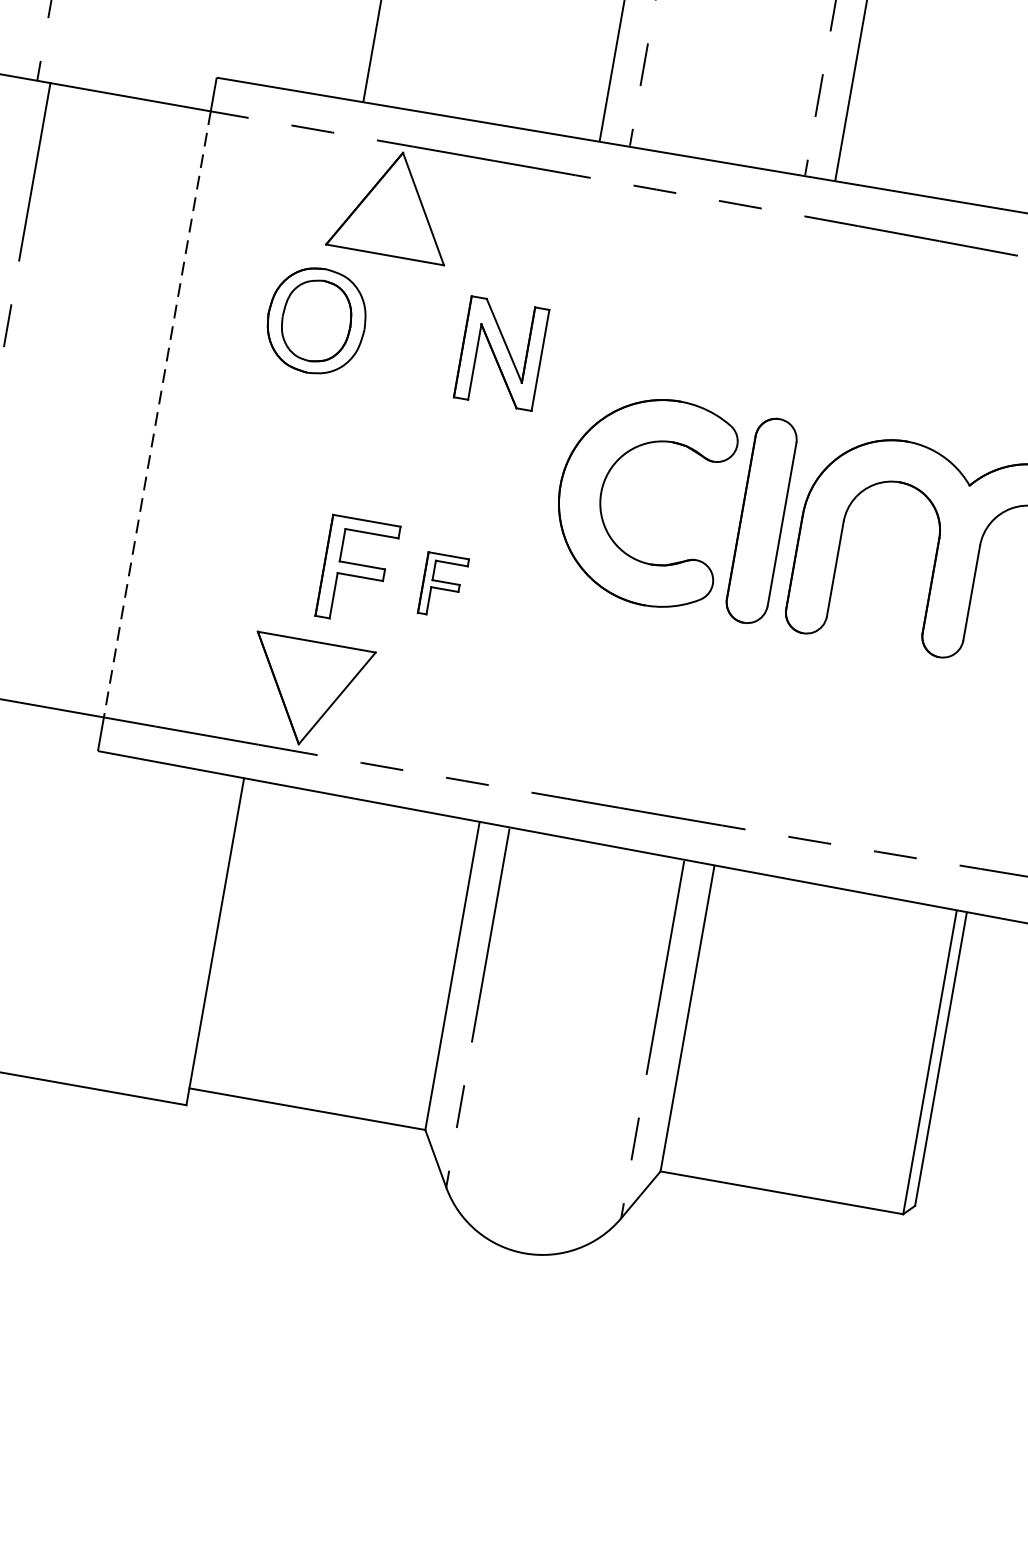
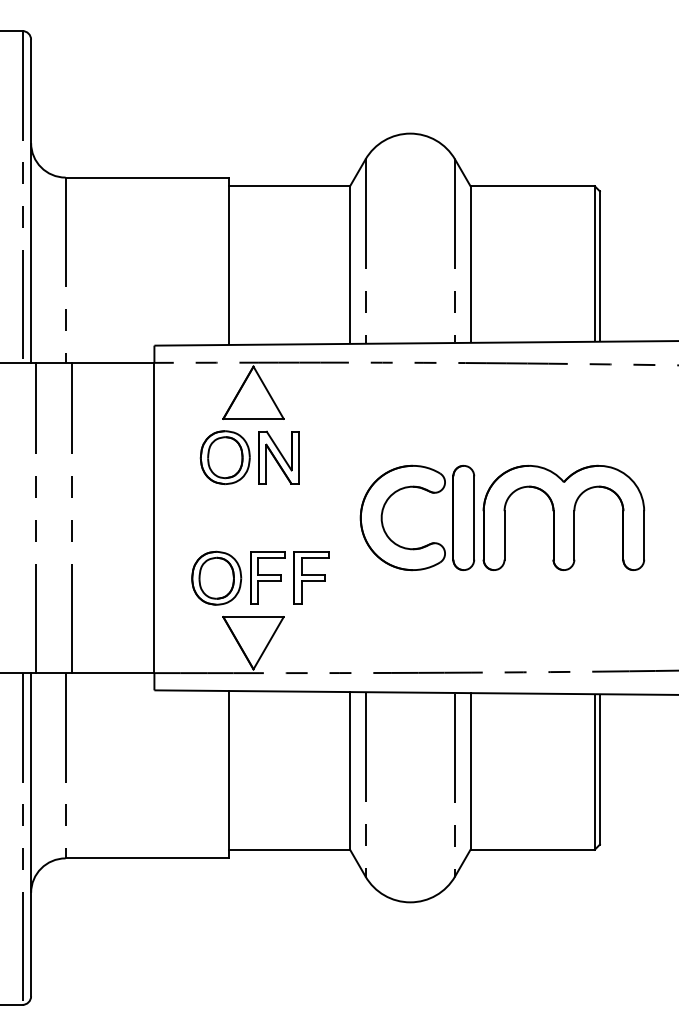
part: (500, 353) -> (278, 457), moved
line: (157, 415) -> (154, 518), dashed -> solid
part: (258, 552) -> (216, 577), added
part: (443, 584) -> (311, 577), size x1.67

